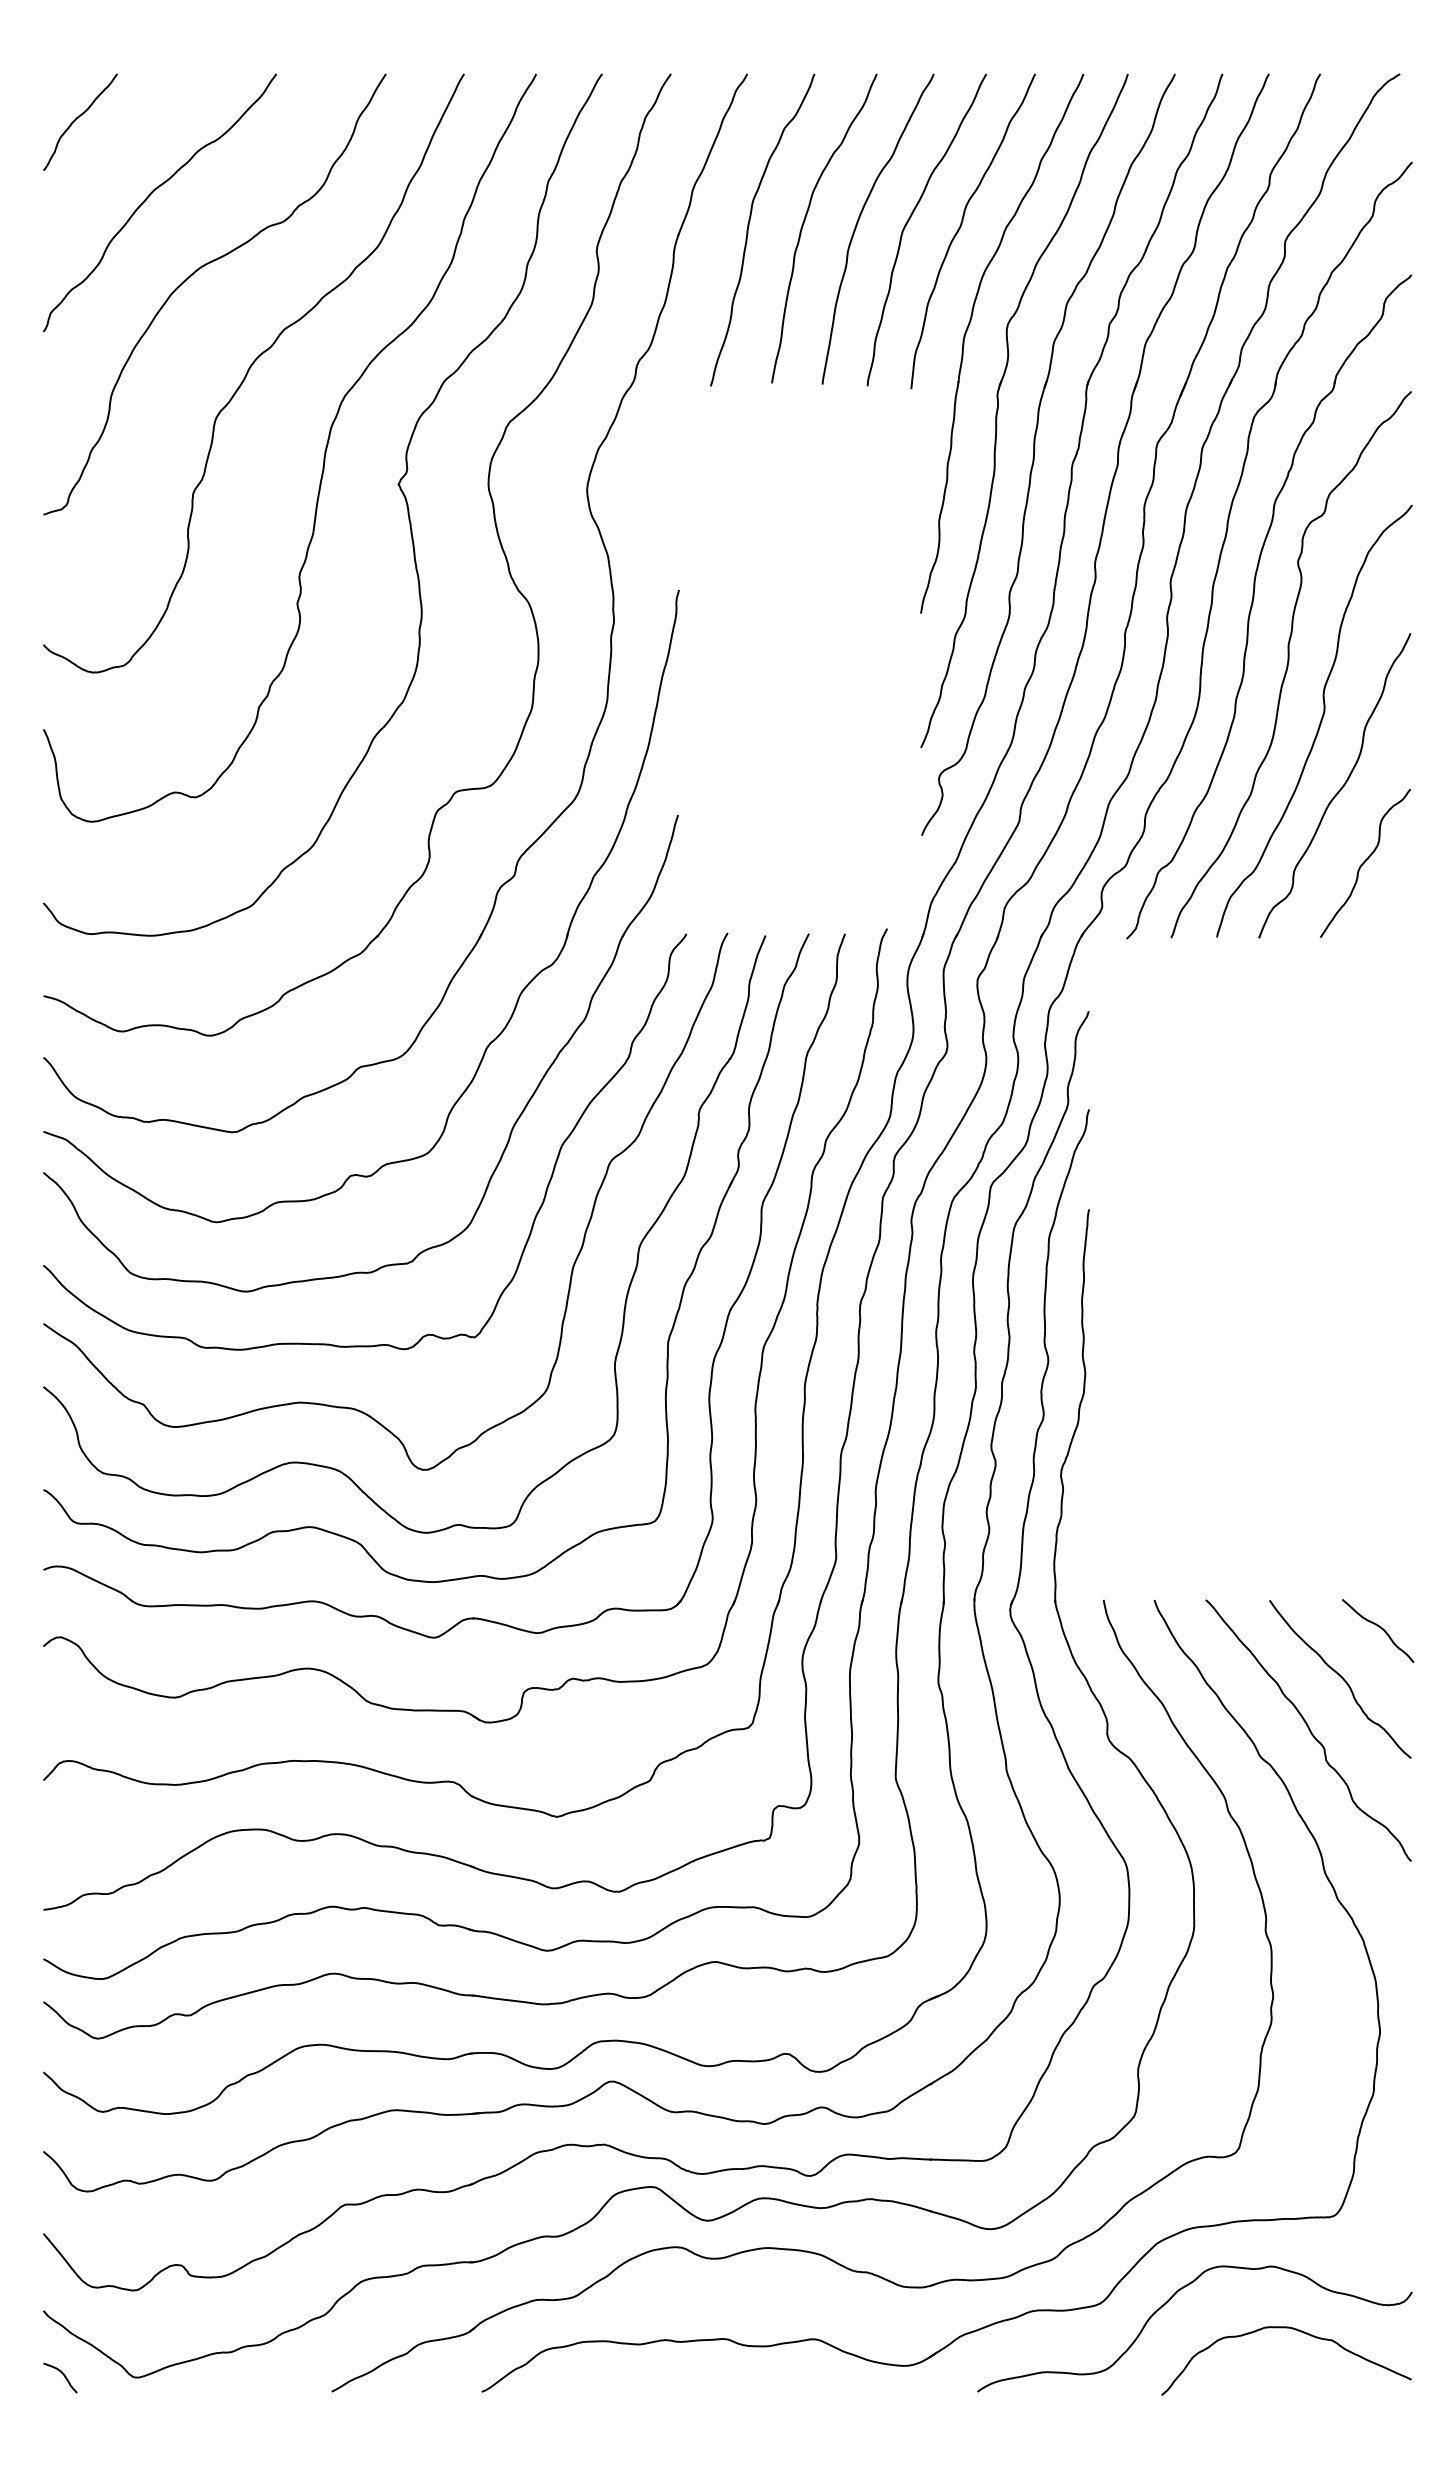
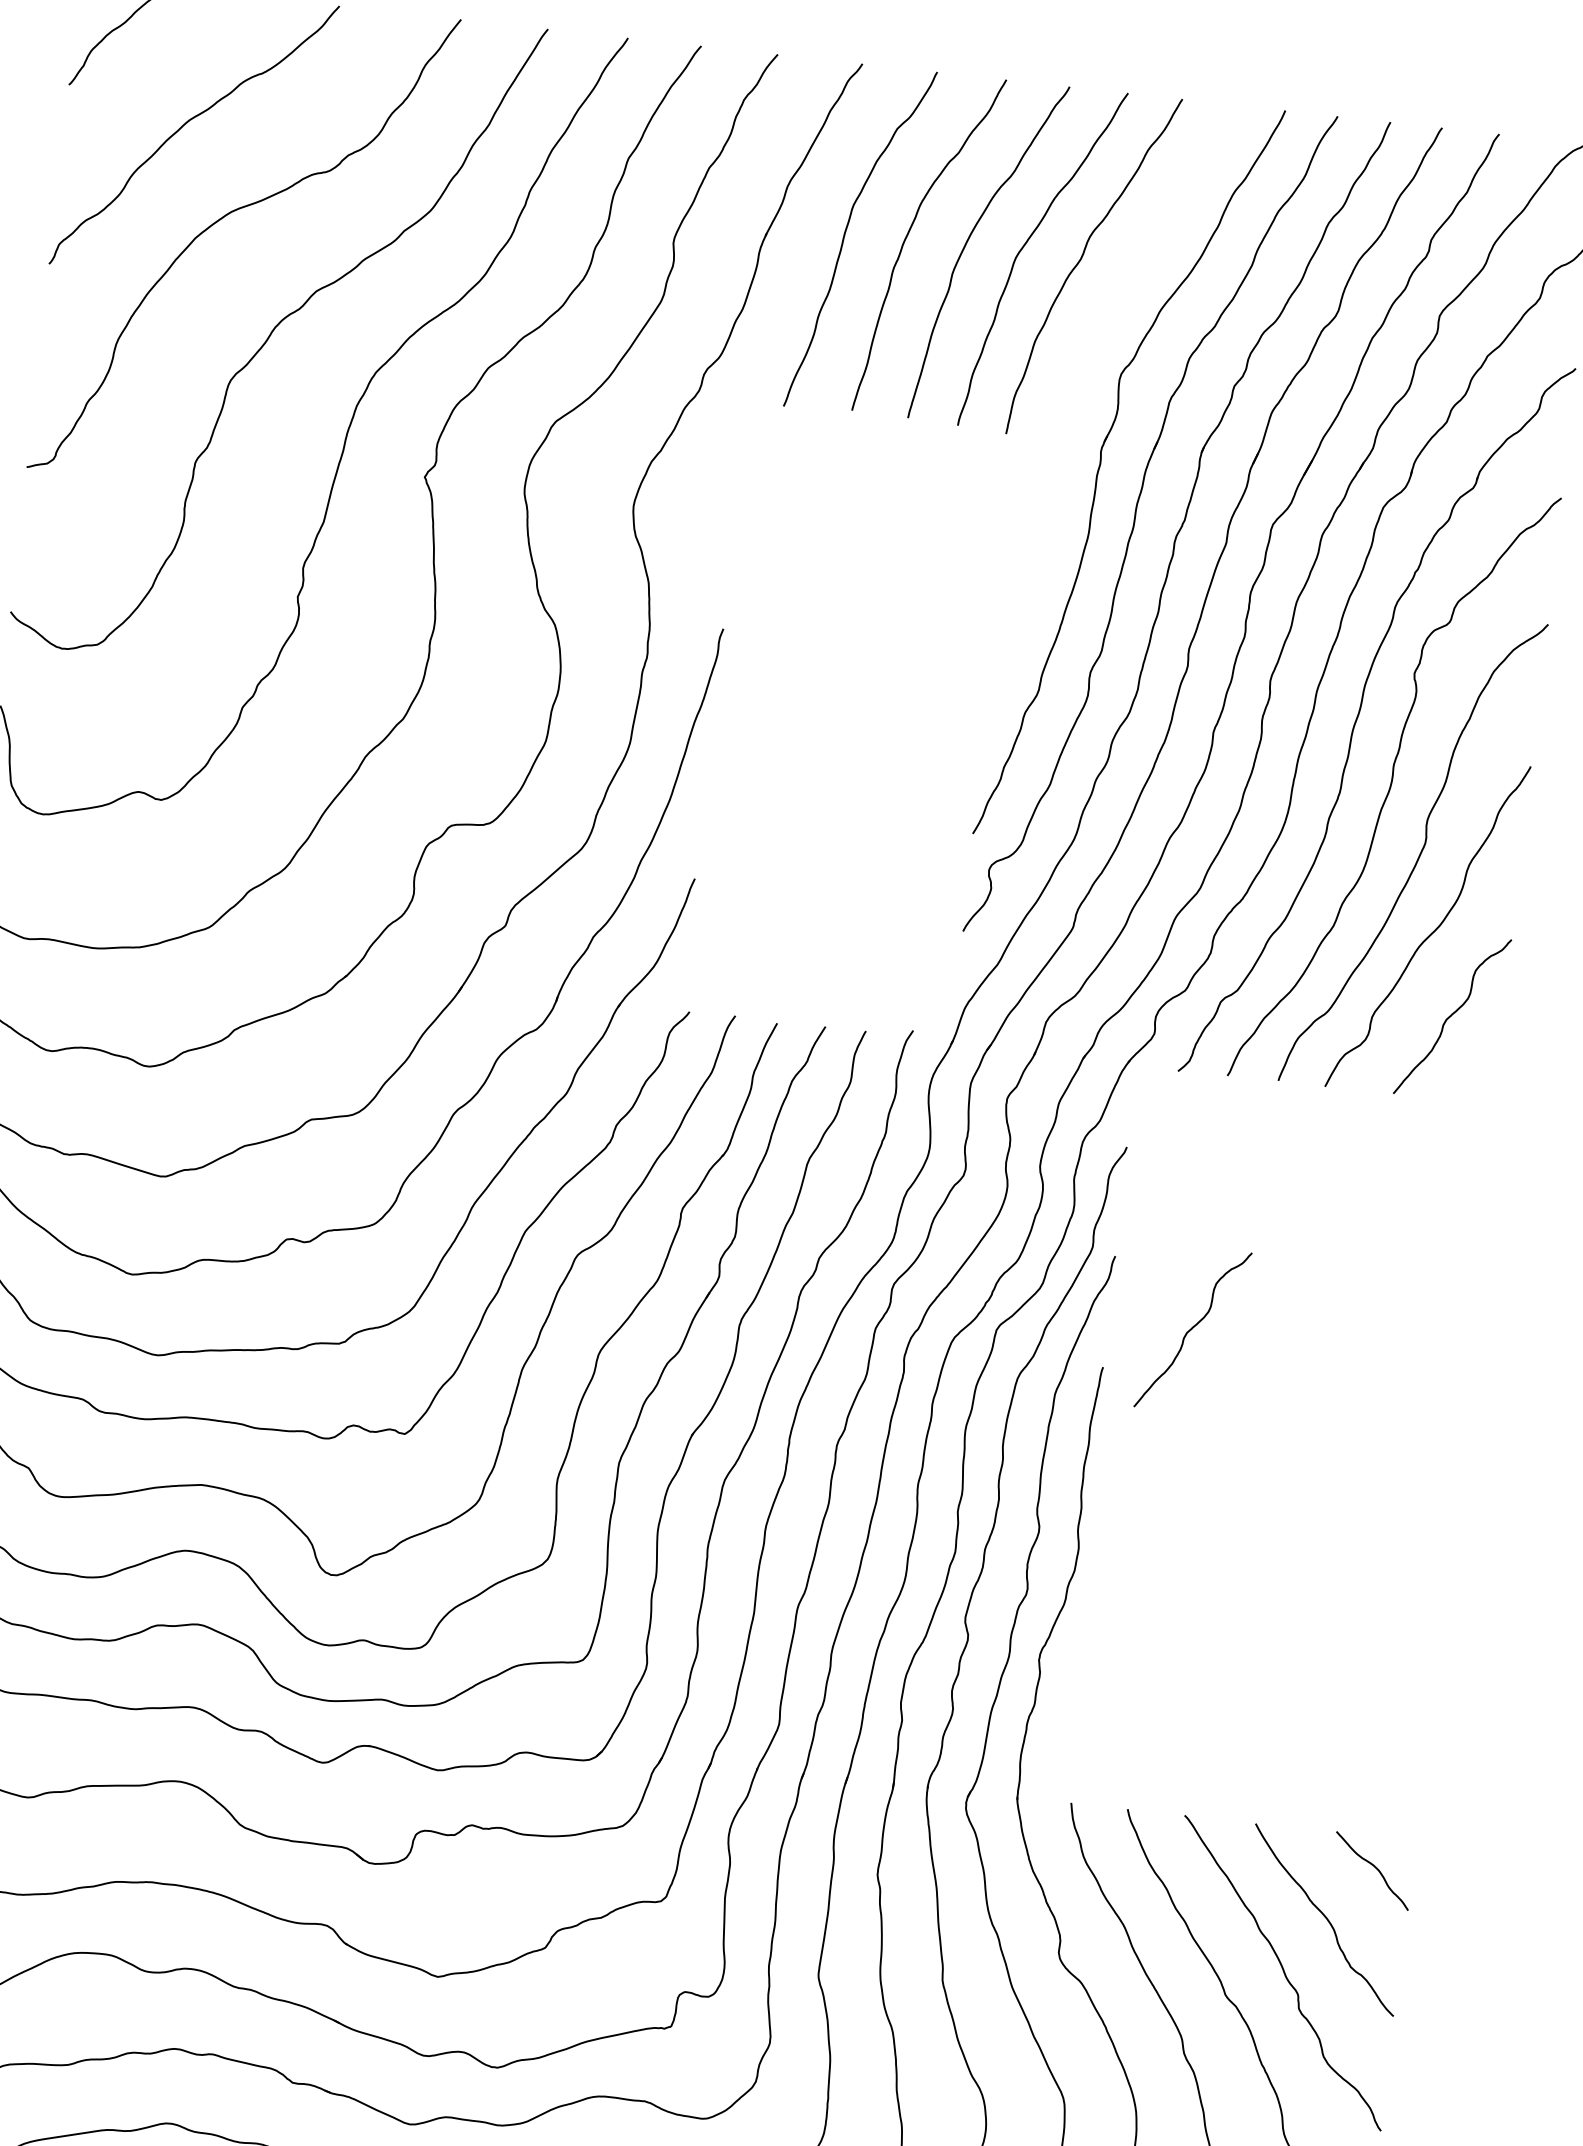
part: (967, 331) -> (1075, 376), removed
curve: (1165, 1166) -> (1193, 1328), added

